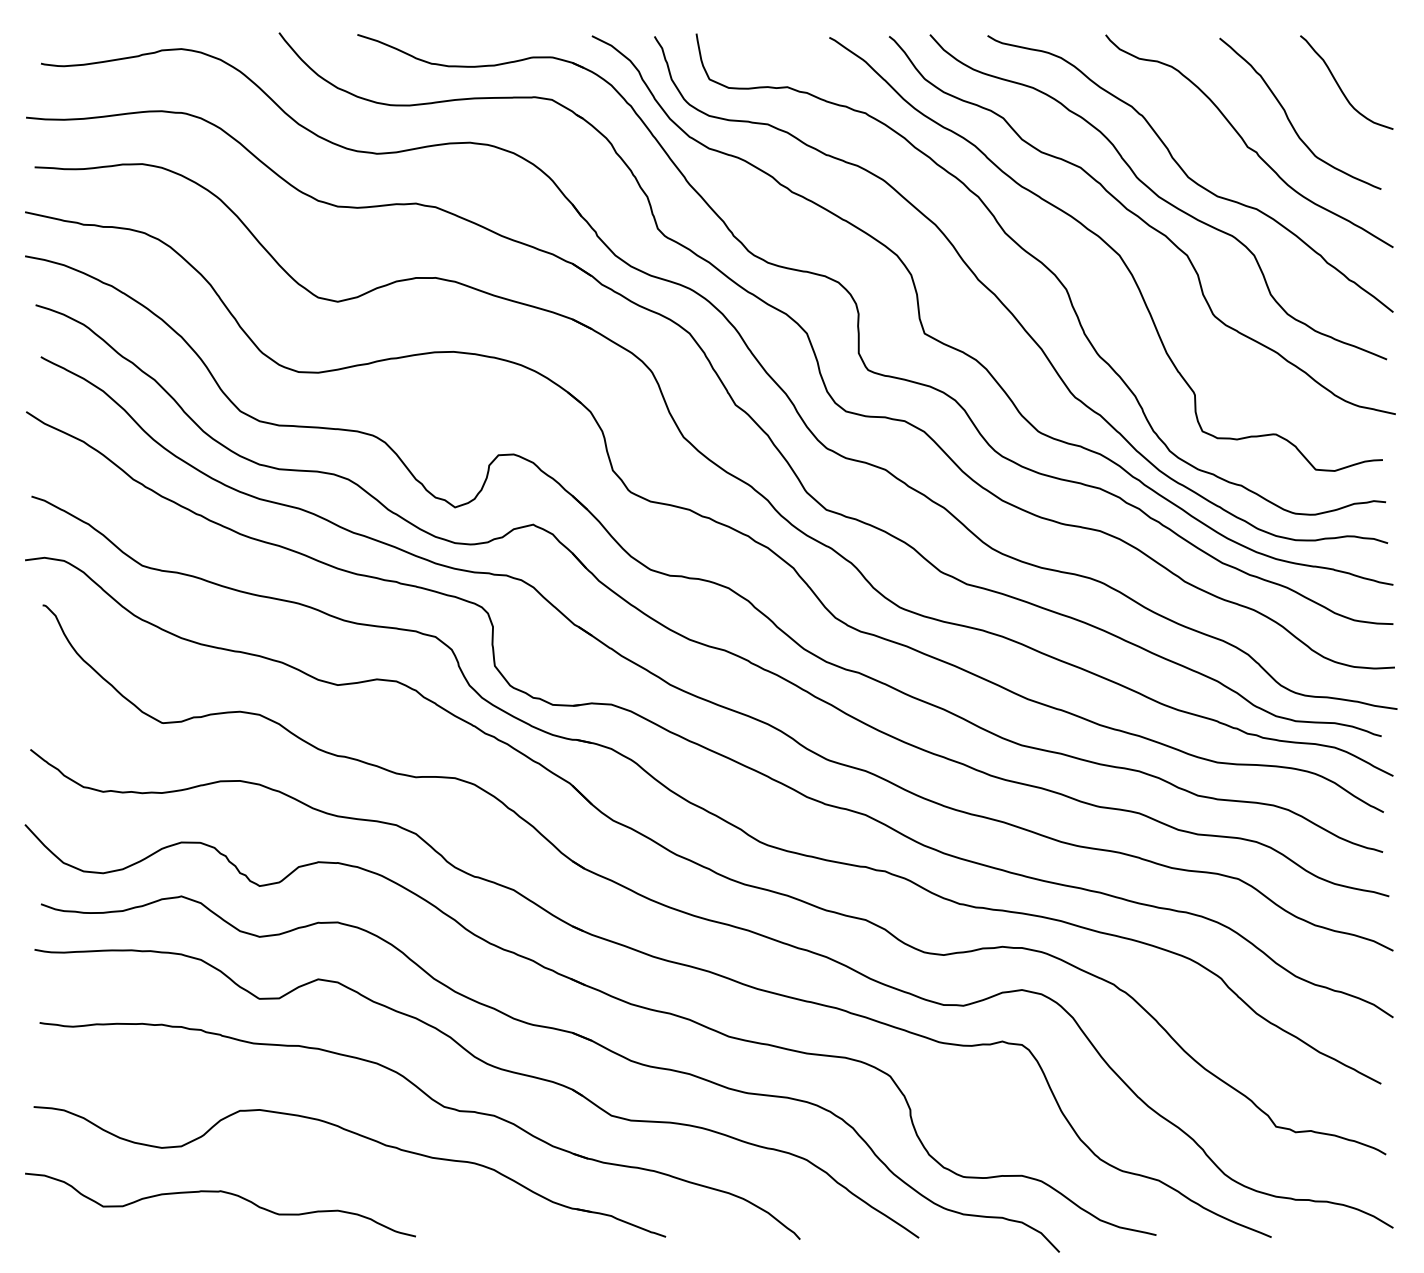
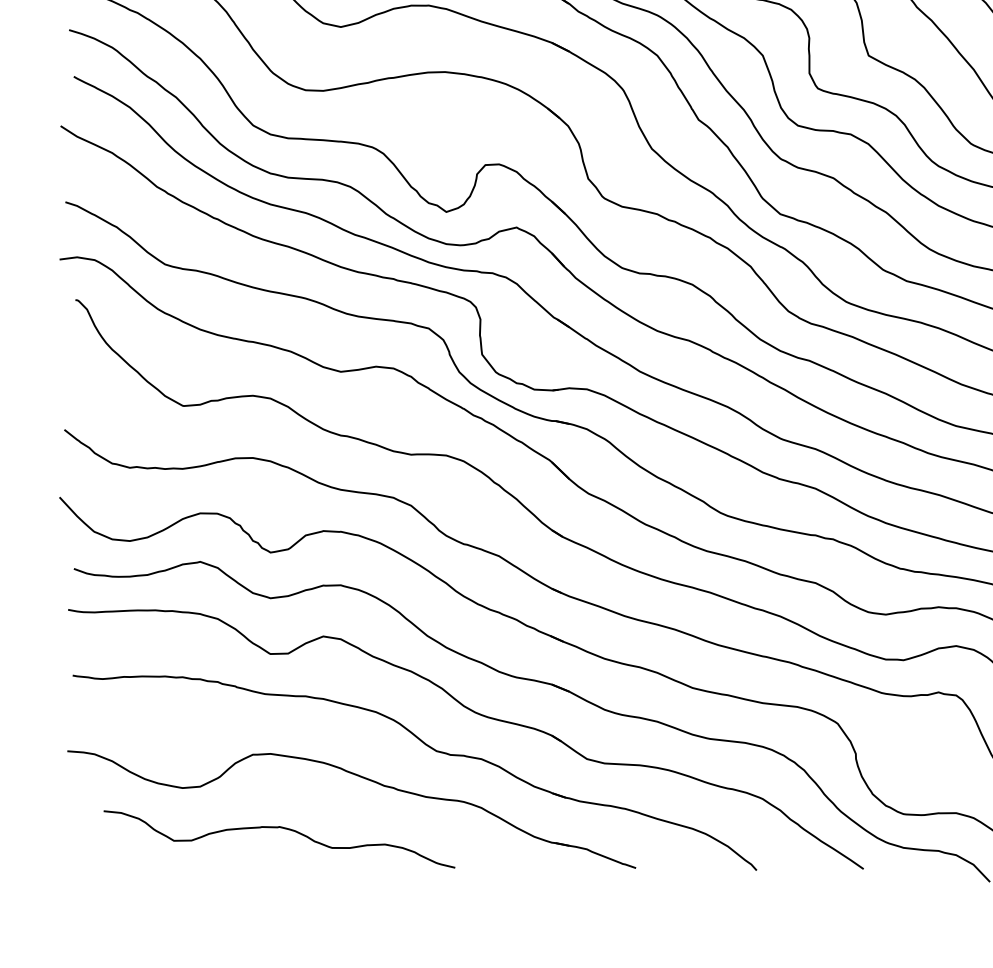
curve: (220, 1192) -> (279, 828), moved

